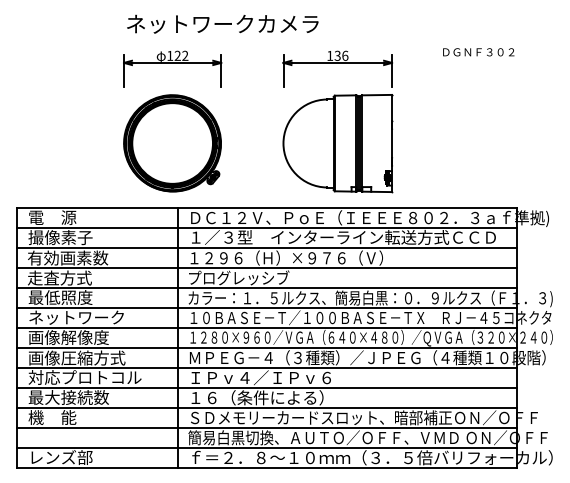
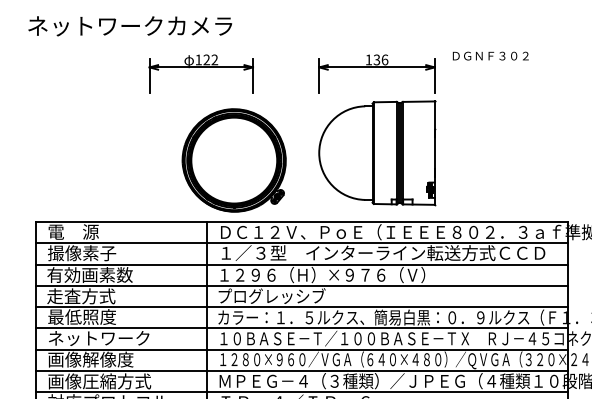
text: (222, 23) -> (129, 25), moved
text: (478, 52) -> (490, 56), moved
part: (172, 143) -> (234, 160), moved

